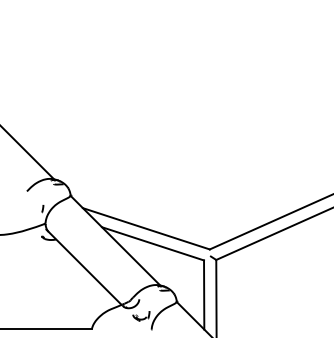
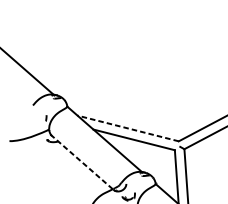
line: (146, 228) -> (128, 128), solid -> dashed
line: (83, 266) -> (81, 161), solid -> dashed

